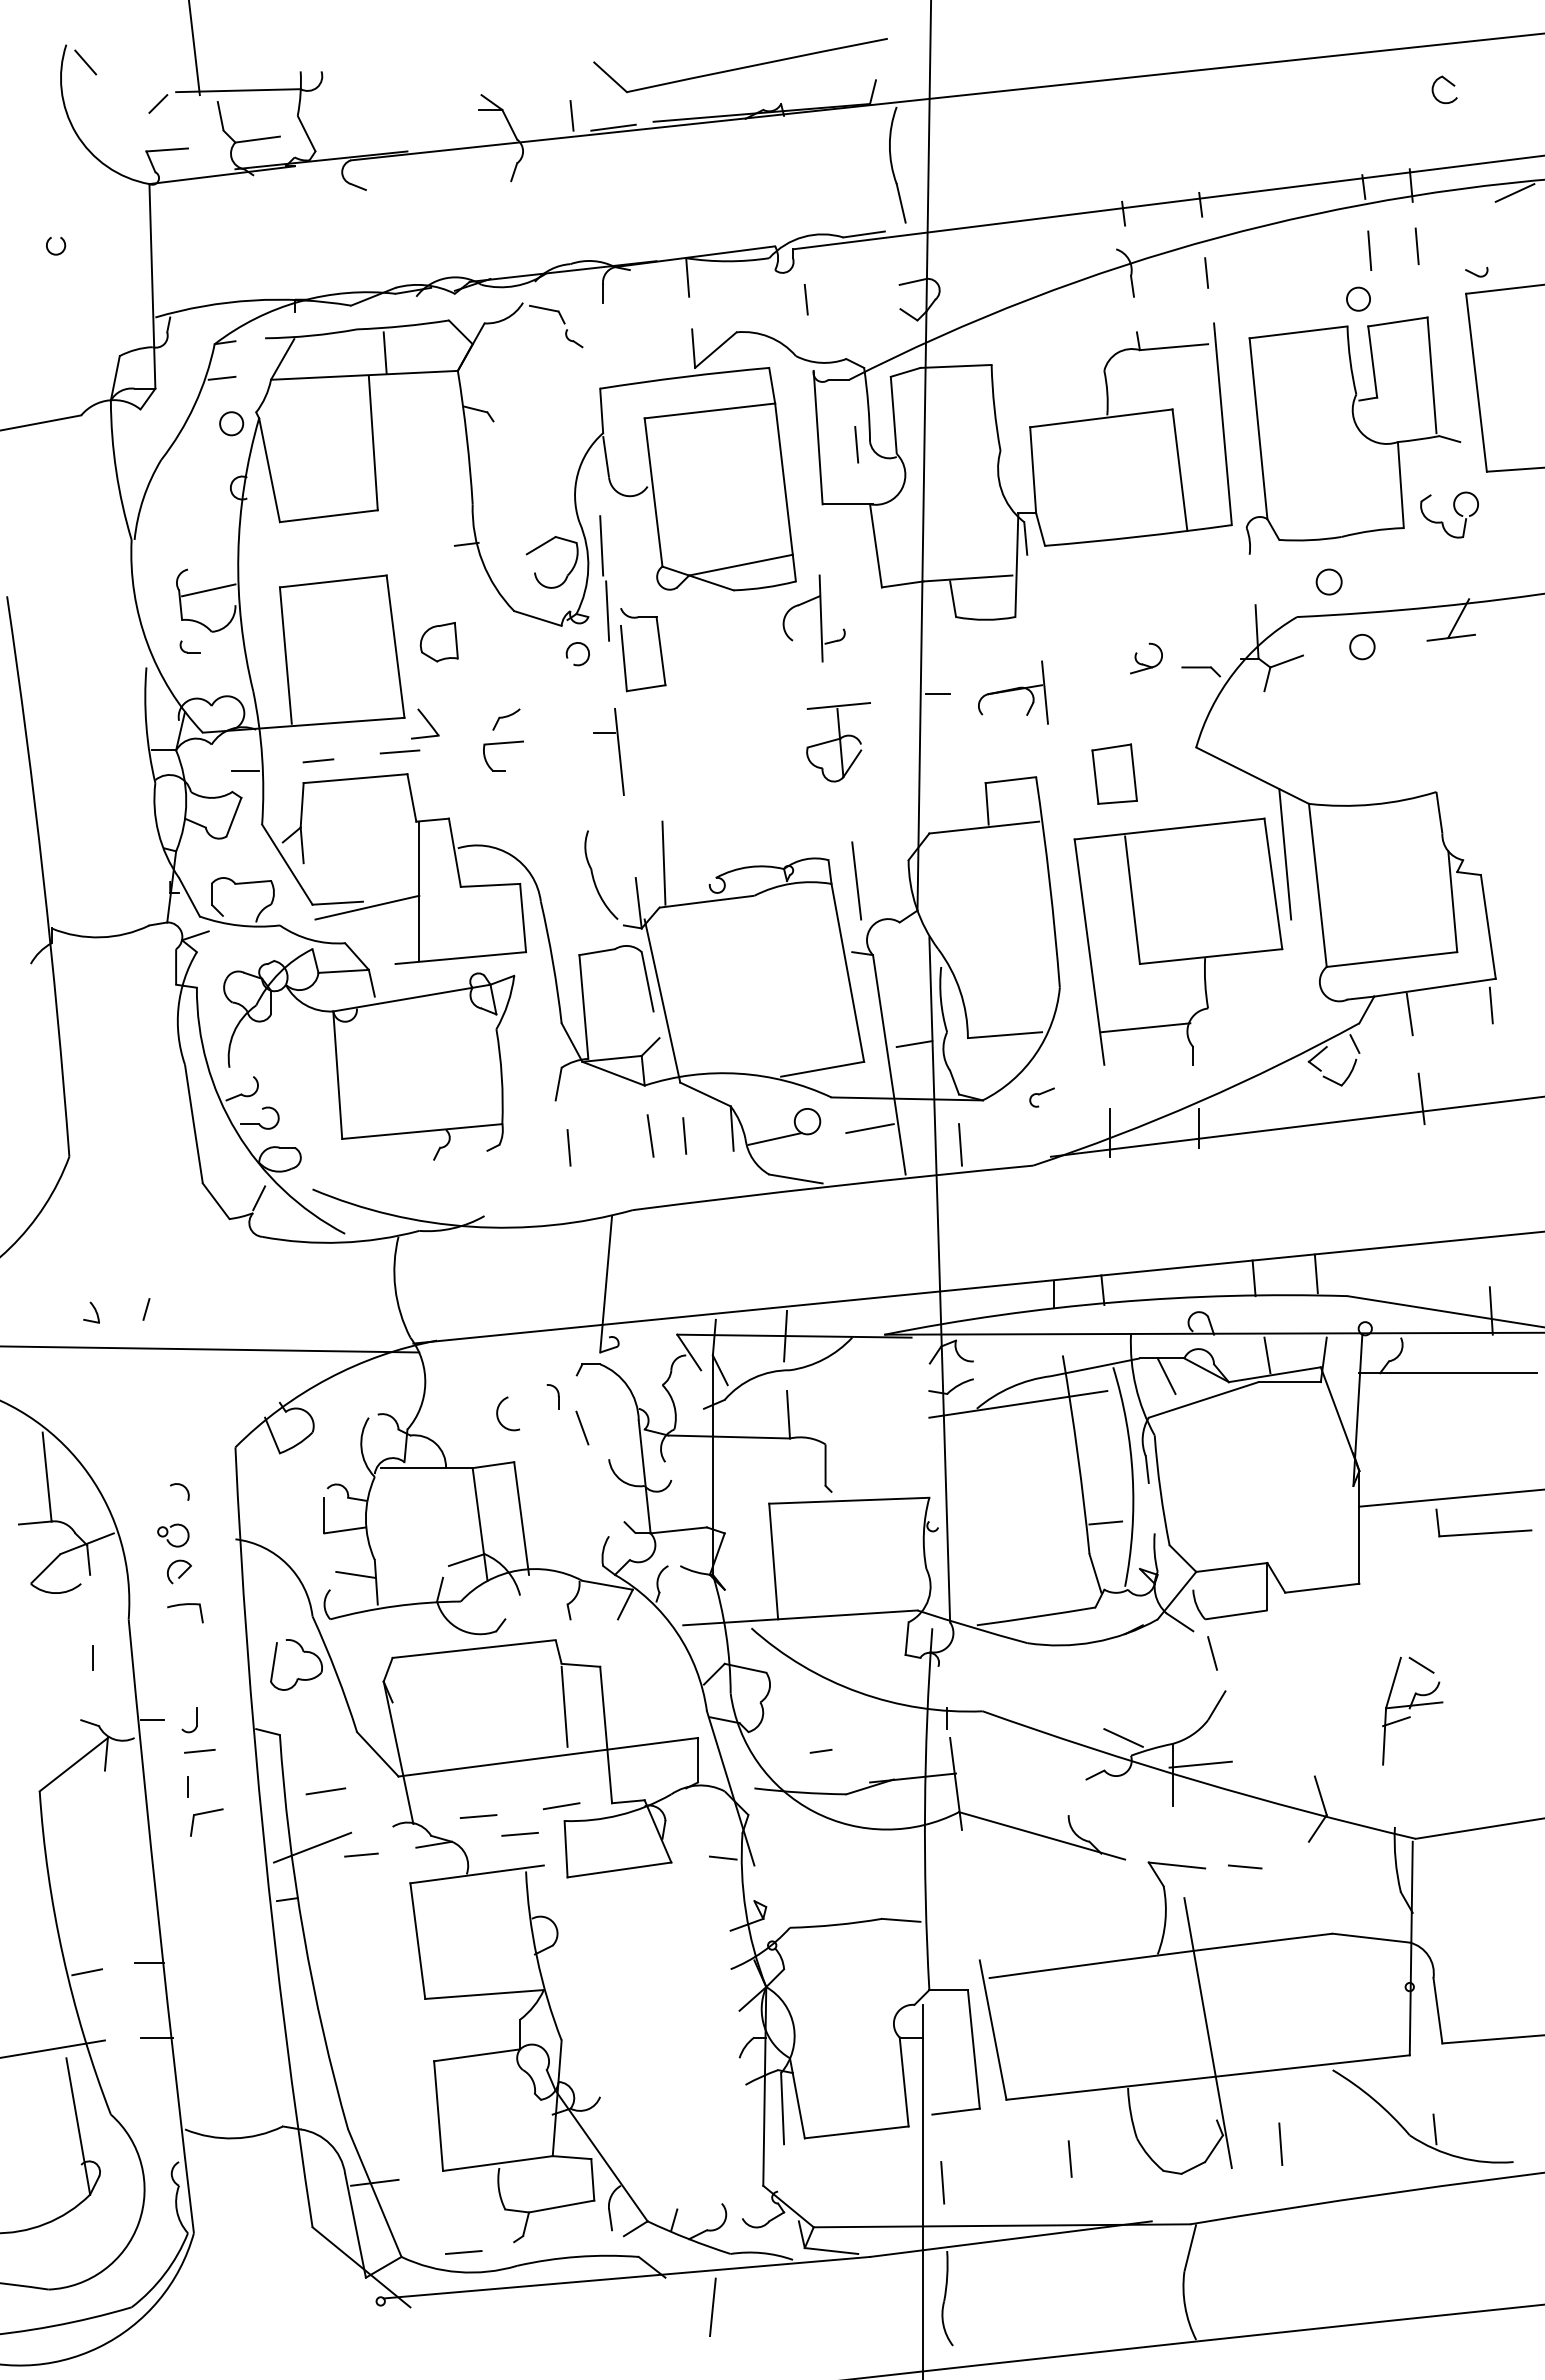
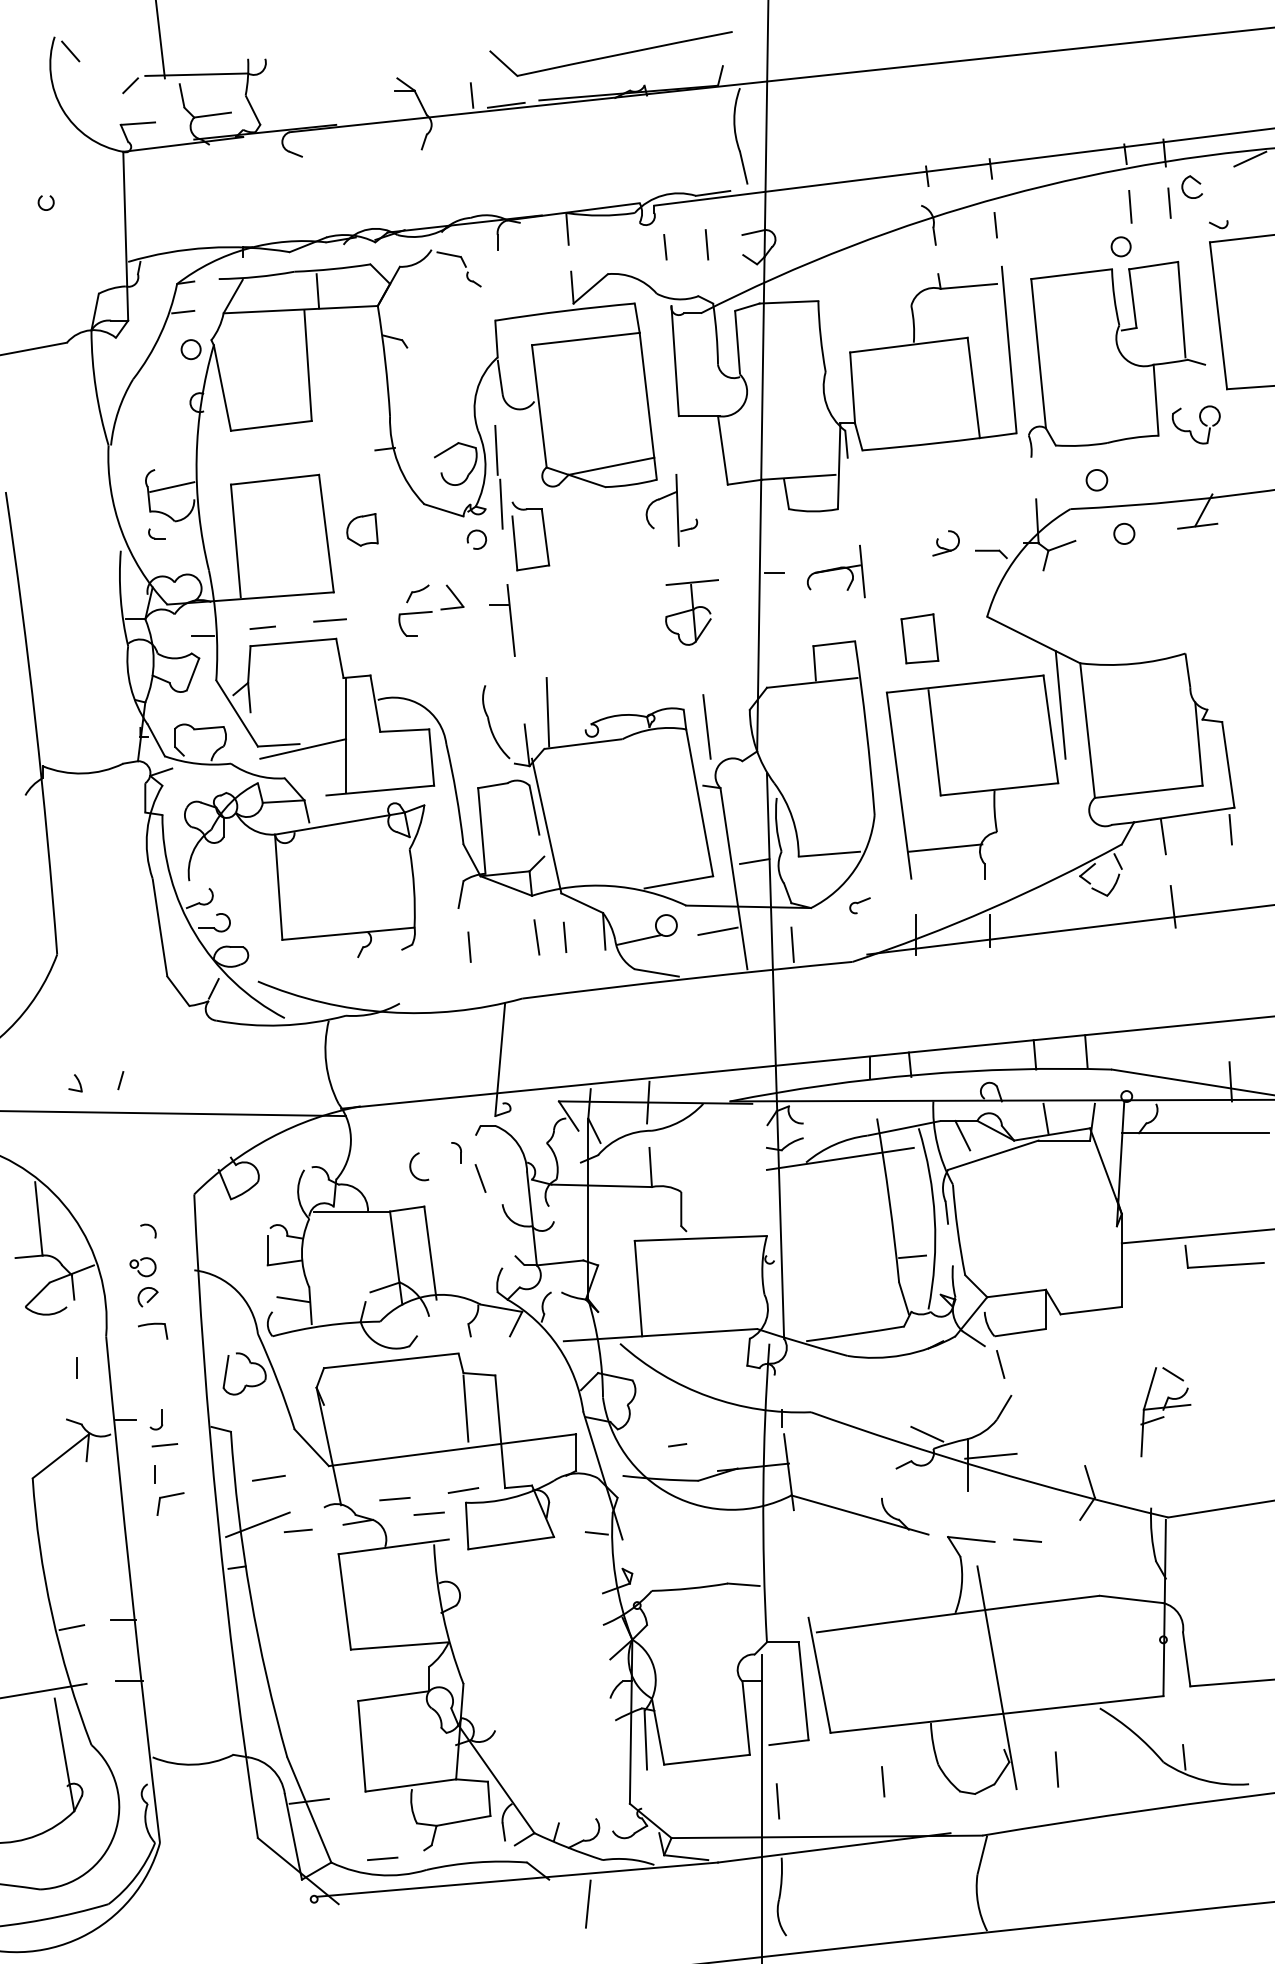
part: (1449, 83) -> (1196, 181), moved
line: (856, 444) -> (706, 244), moved
part: (425, 723) -> (452, 596), moved

